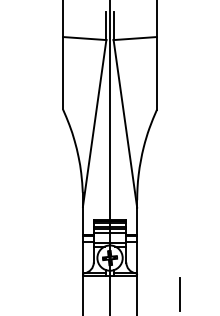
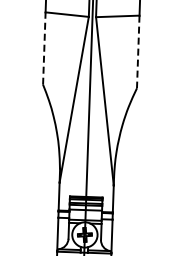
line: (63, 72) -> (44, 47), solid -> dashed
line: (156, 73) -> (137, 52), solid -> dashed

